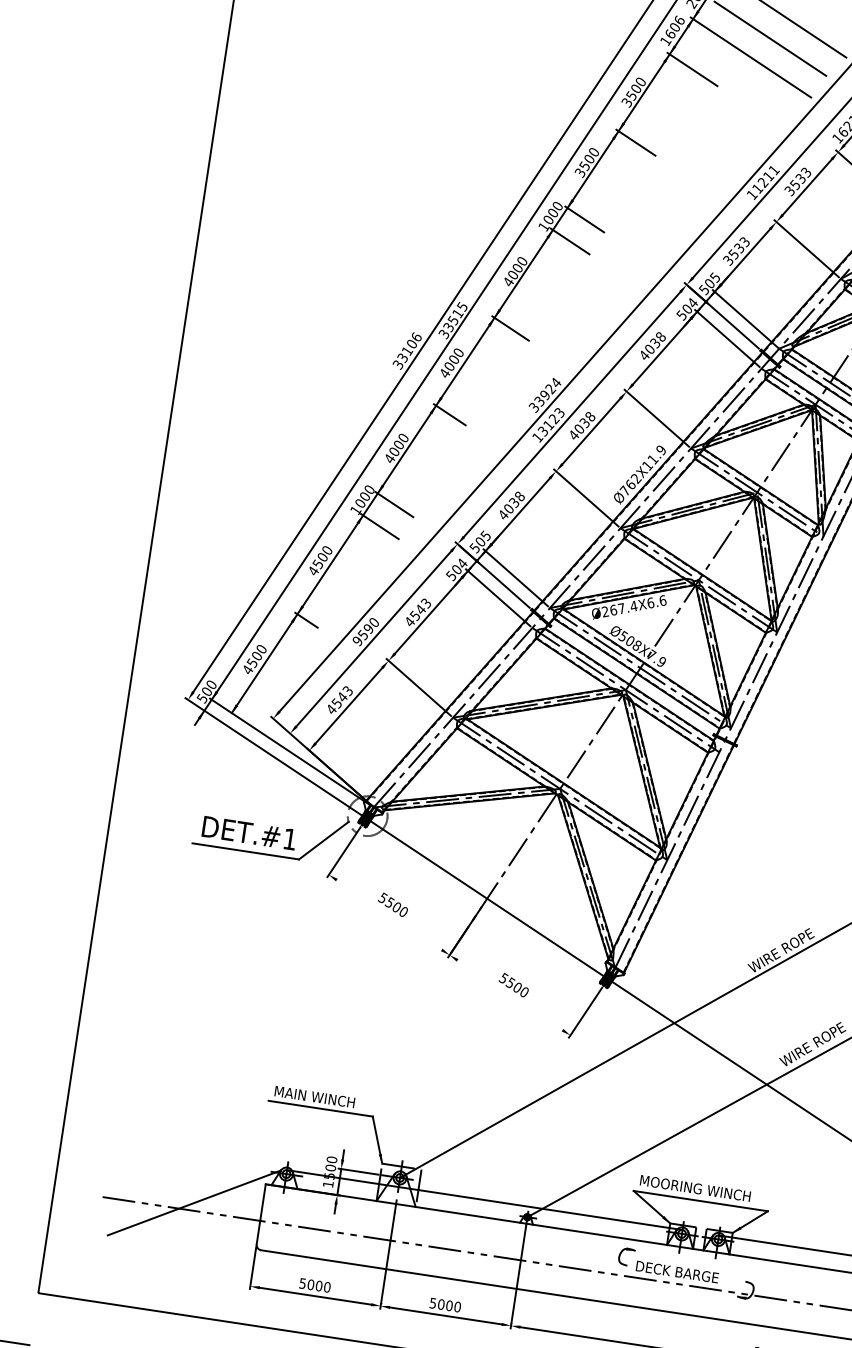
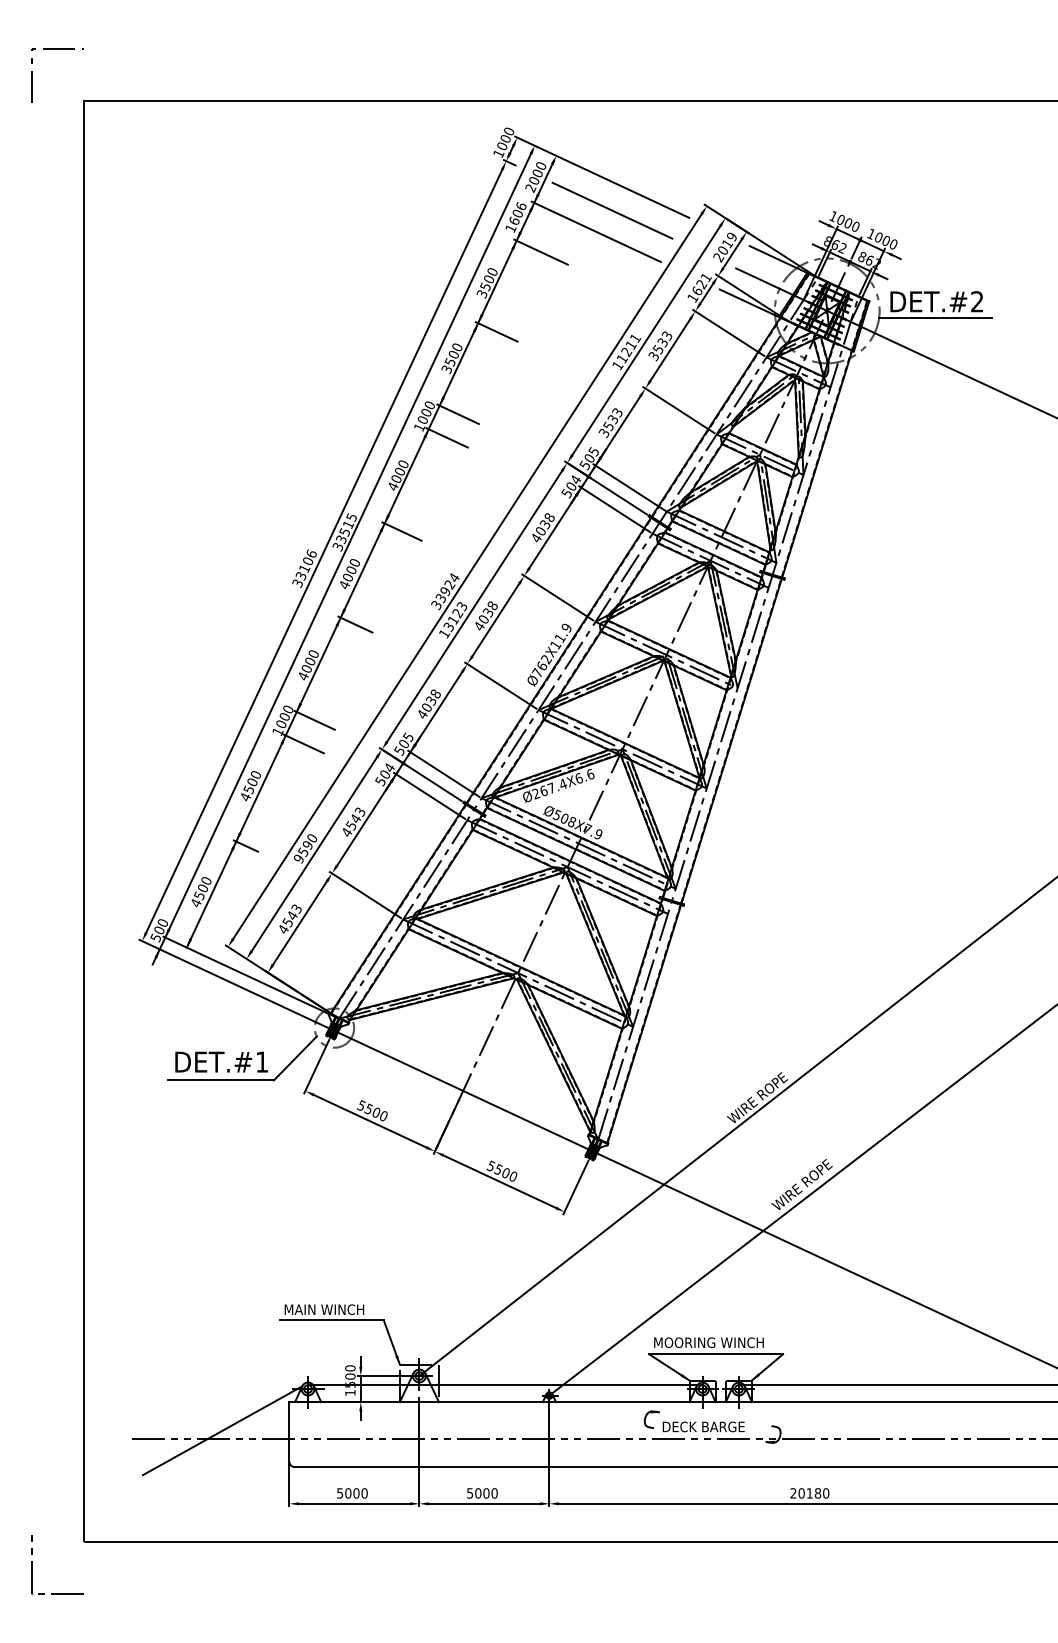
line: (388, 914) -> (369, 1120), added
line: (509, 995) -> (499, 1181), added

